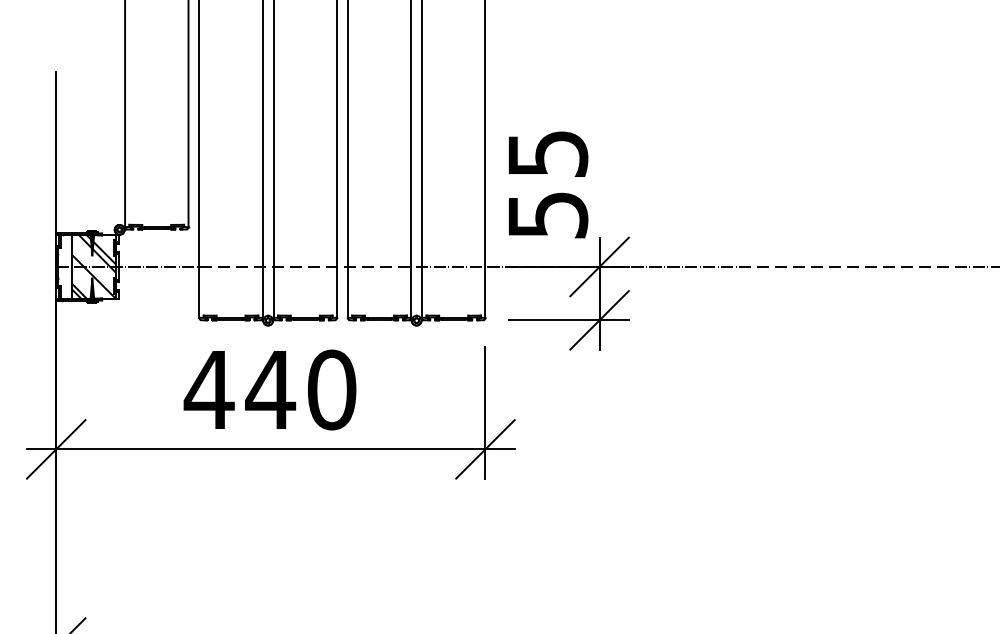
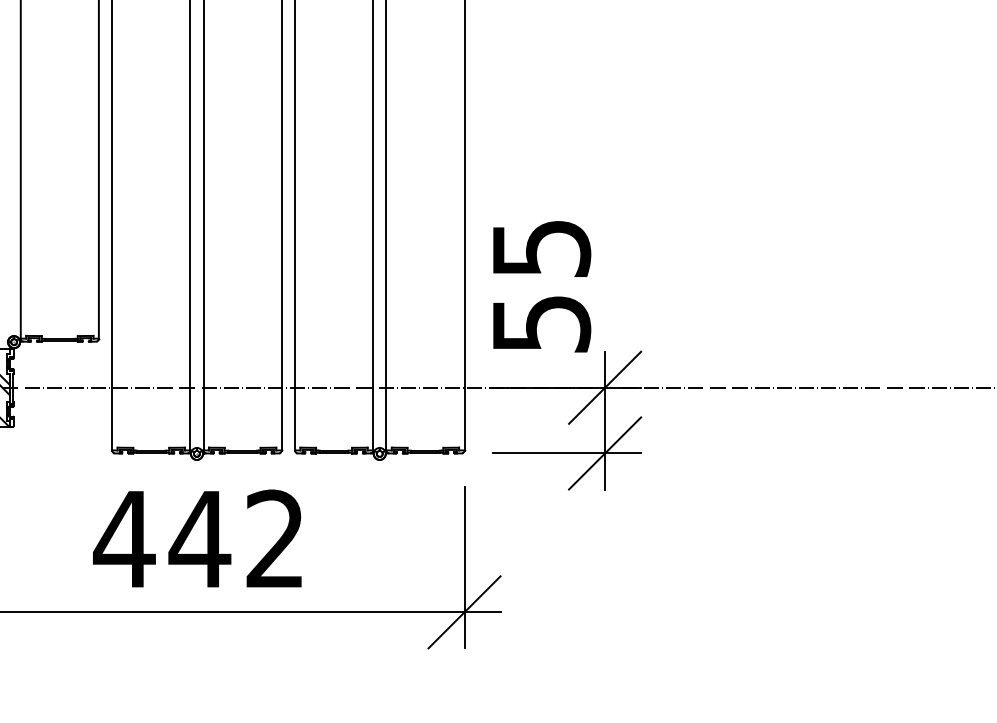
text: (331, 389) -> (274, 538), 440 -> 442

